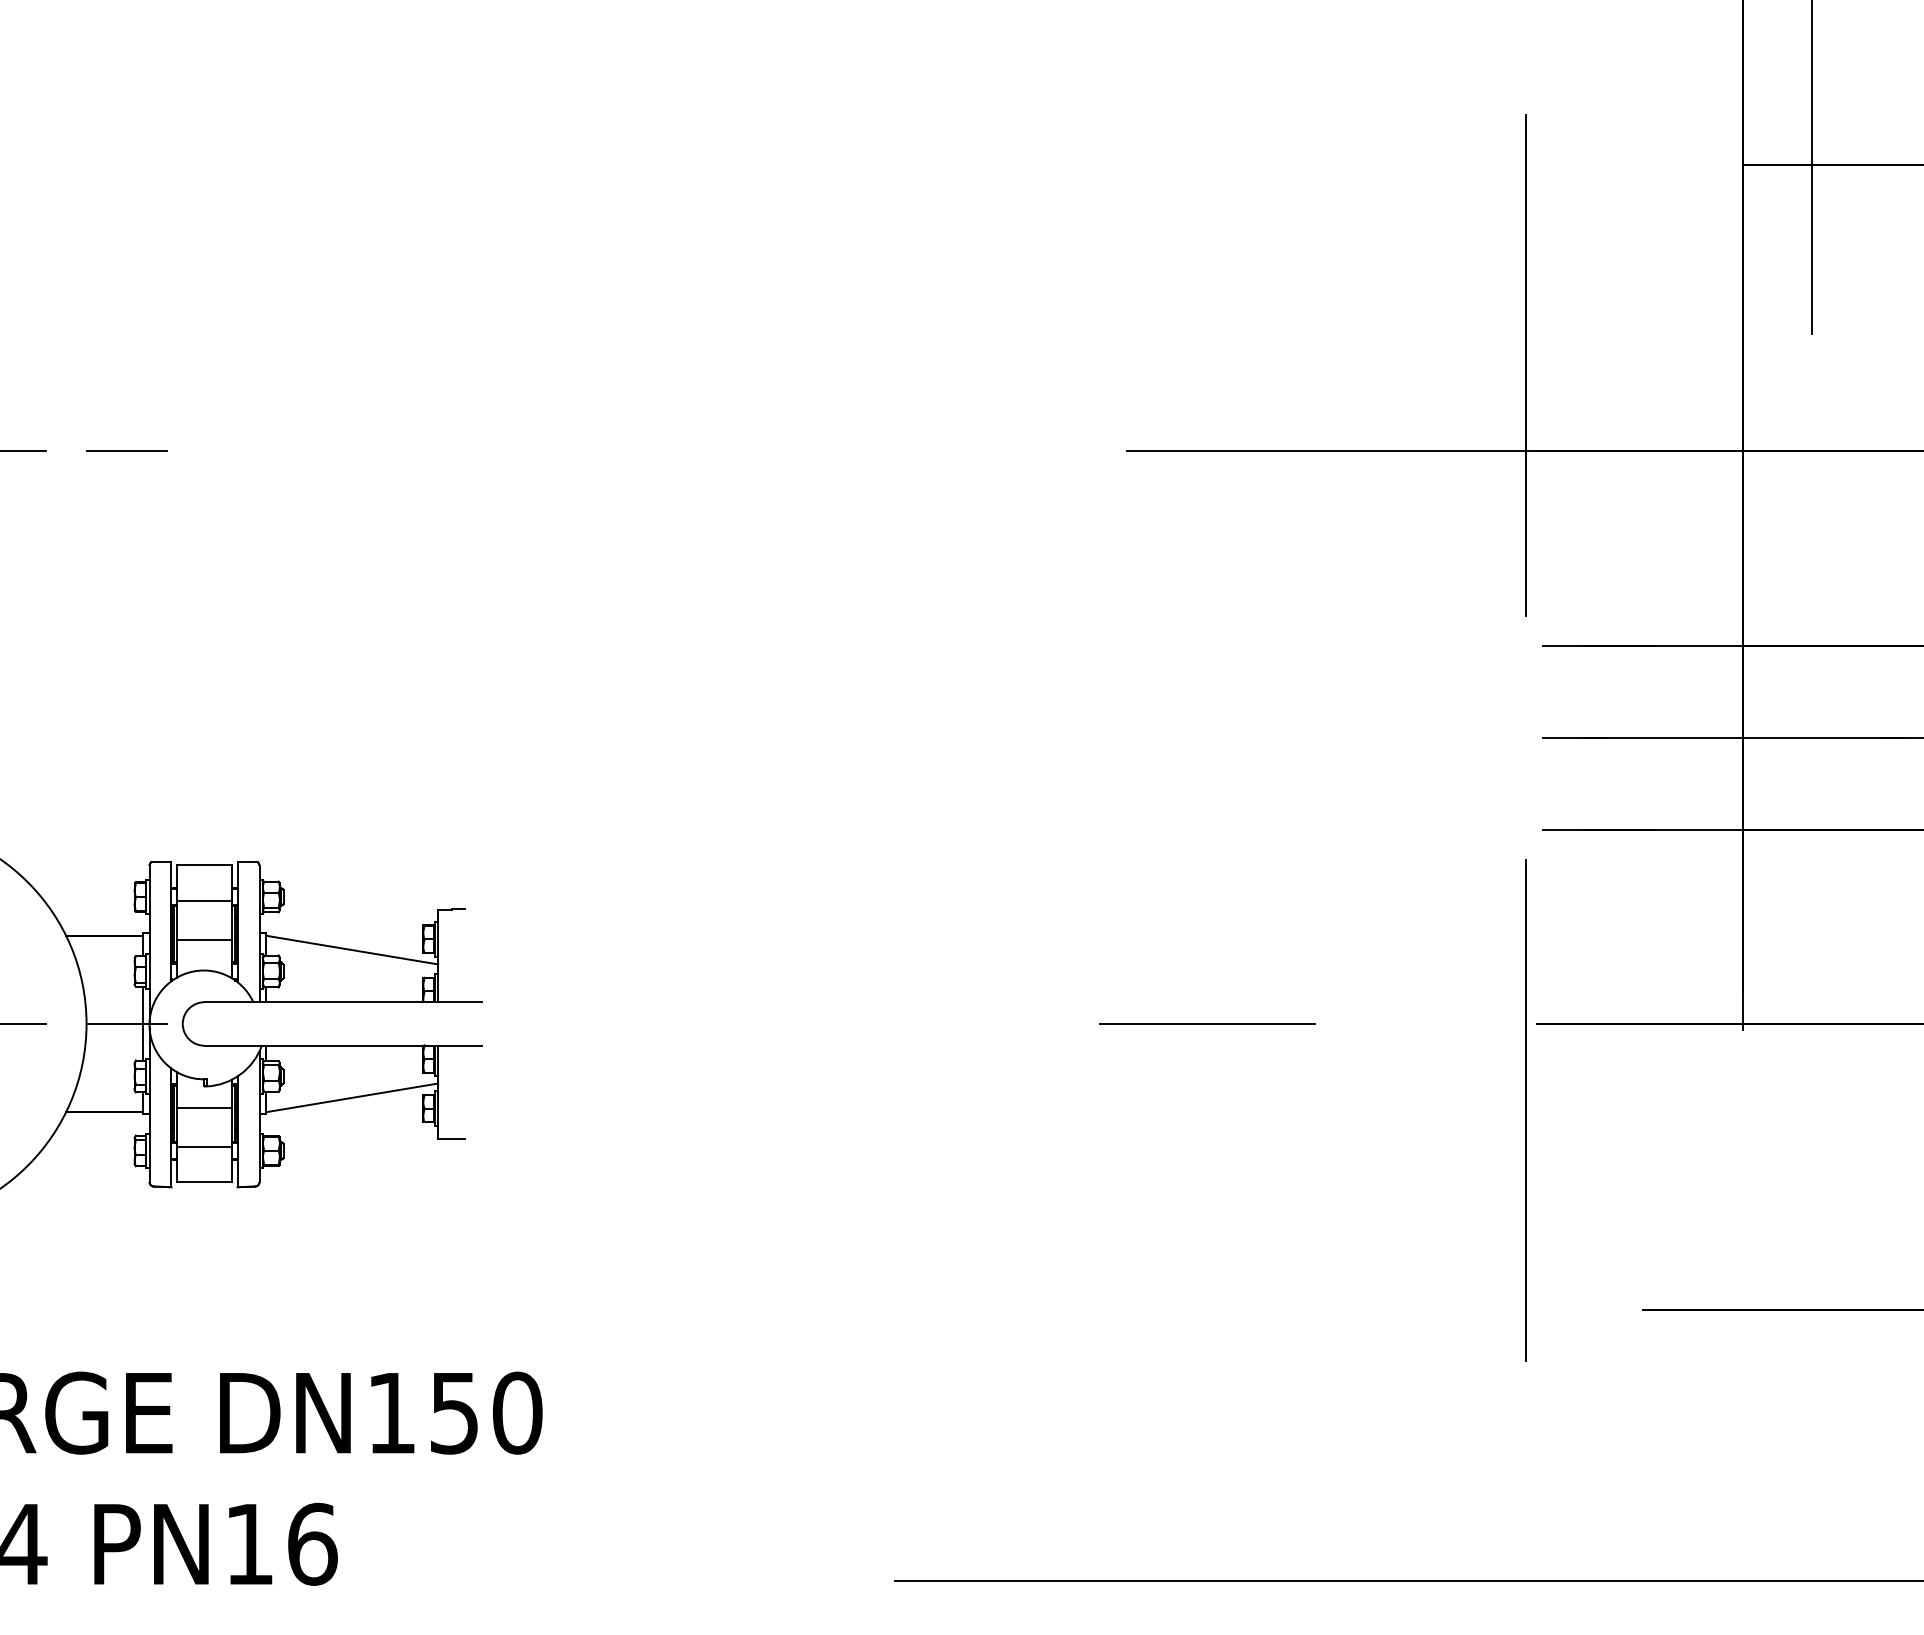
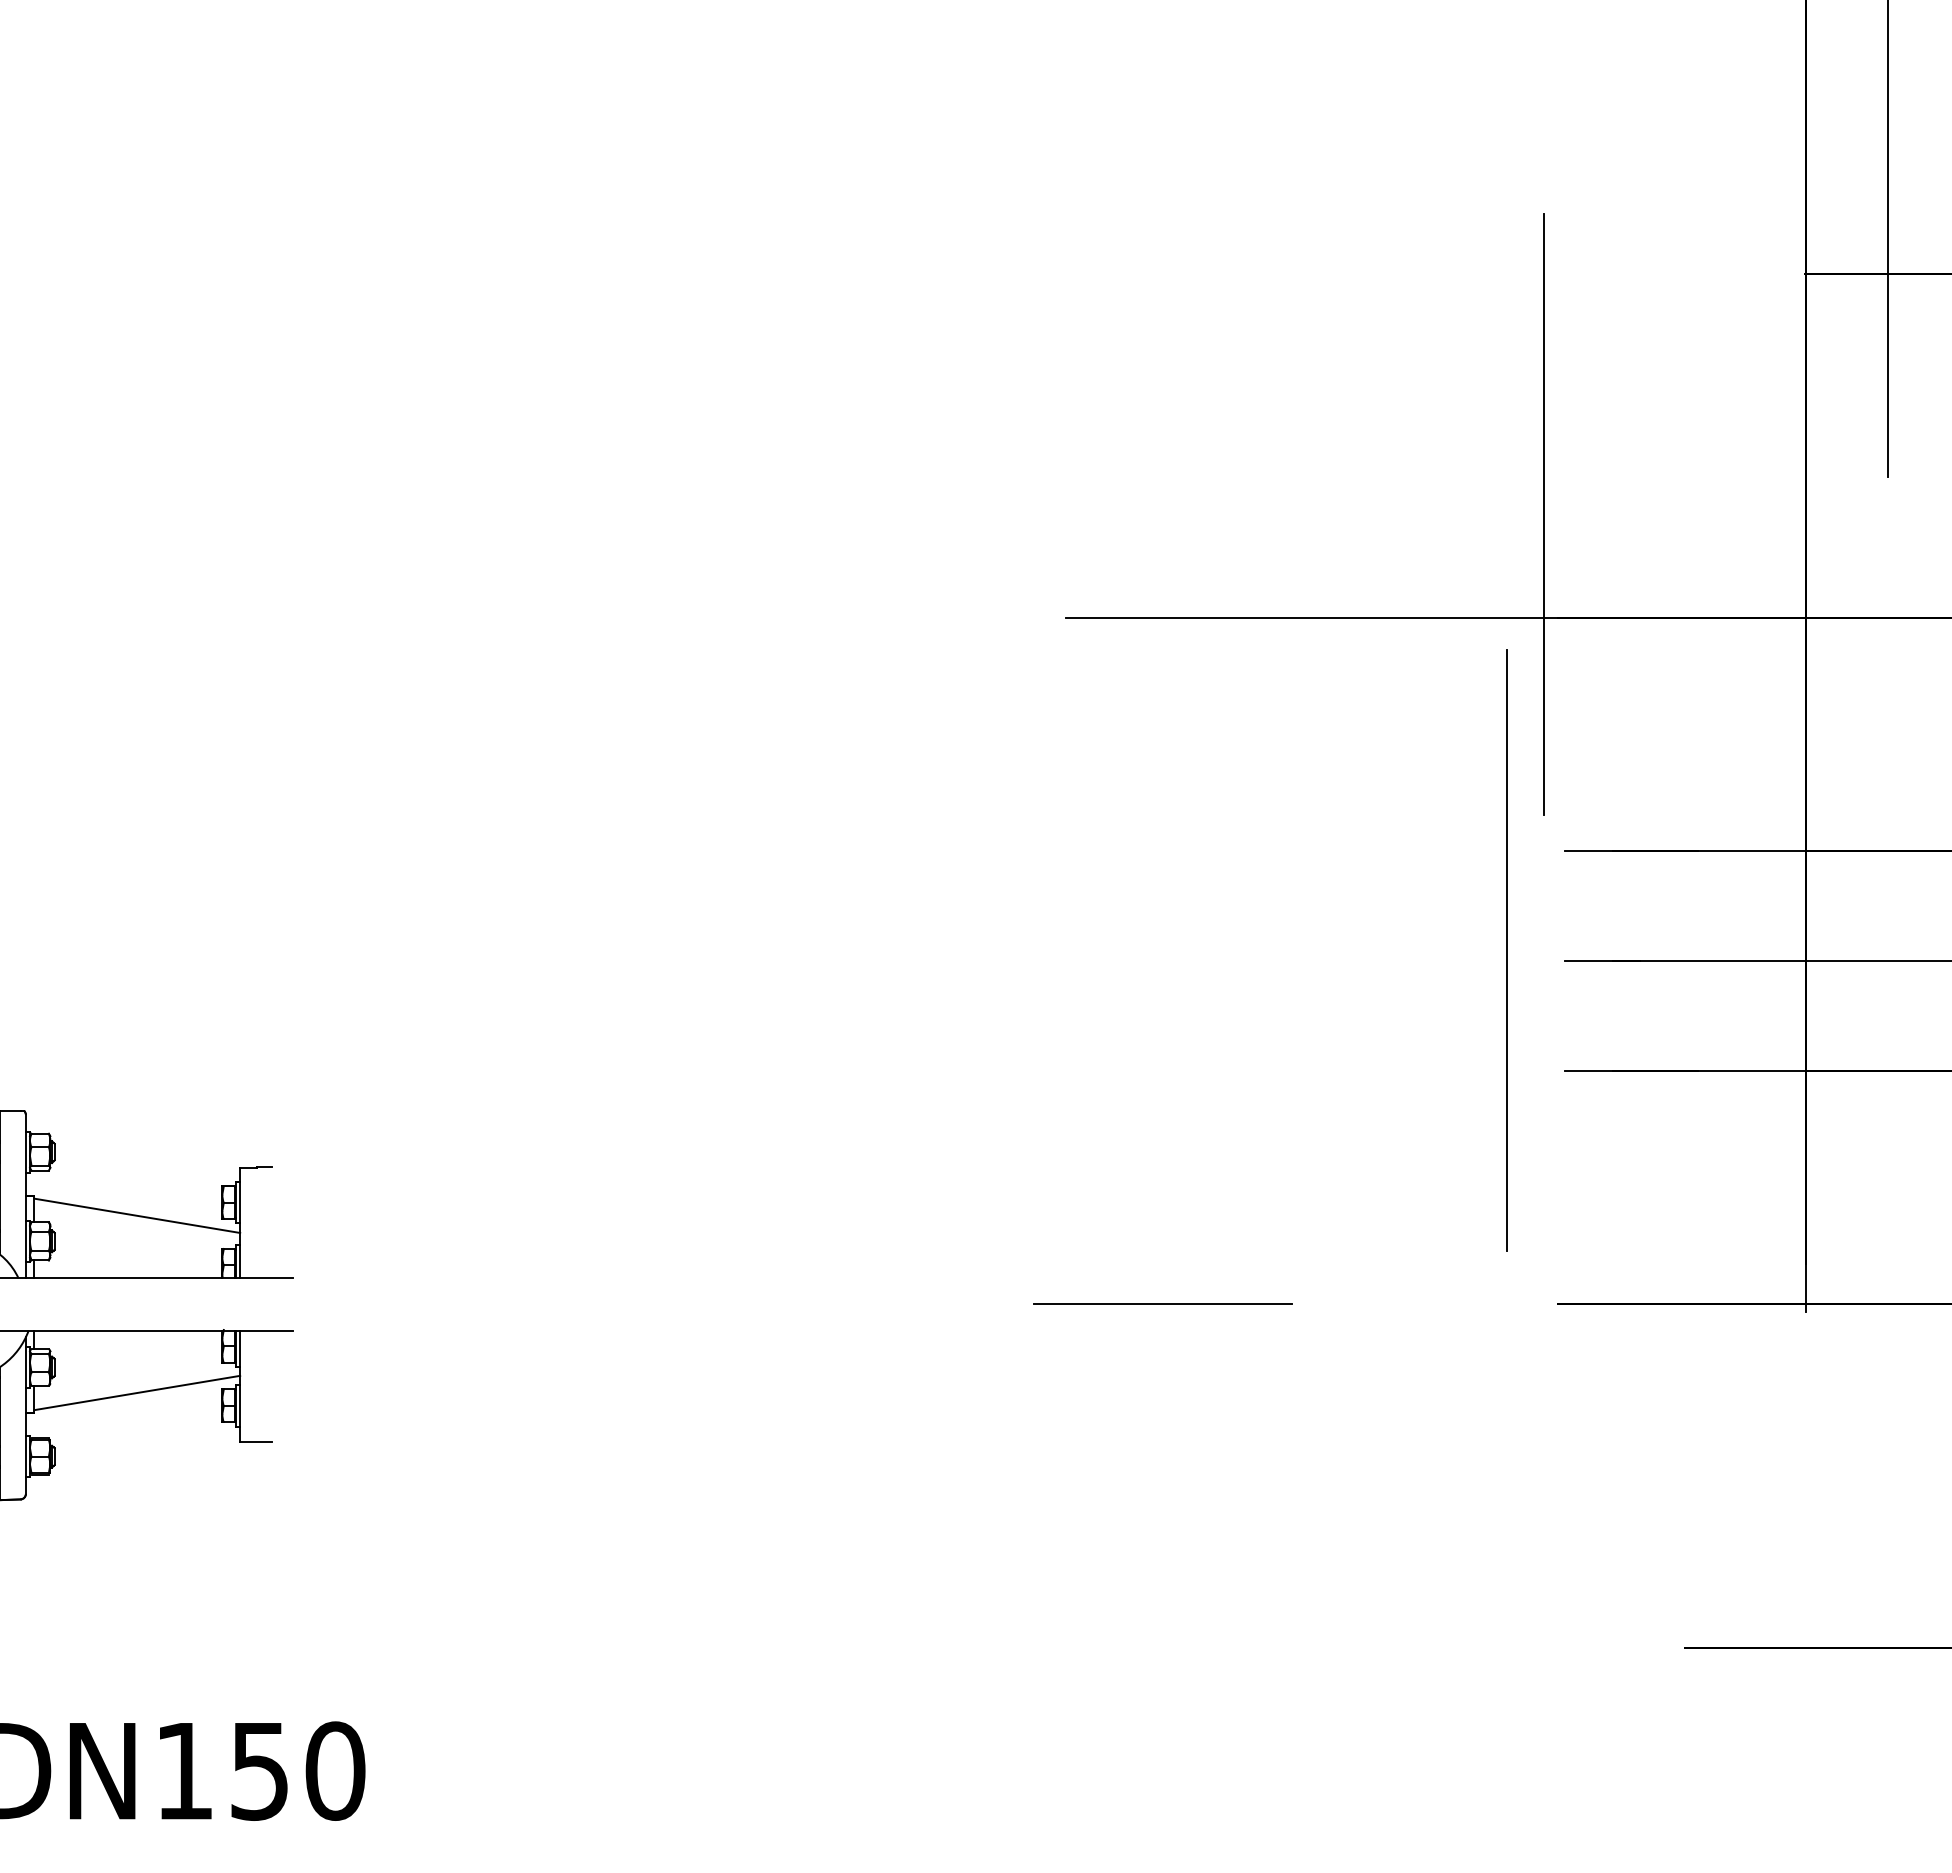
line: (1525, 1110) -> (1507, 951), moved

